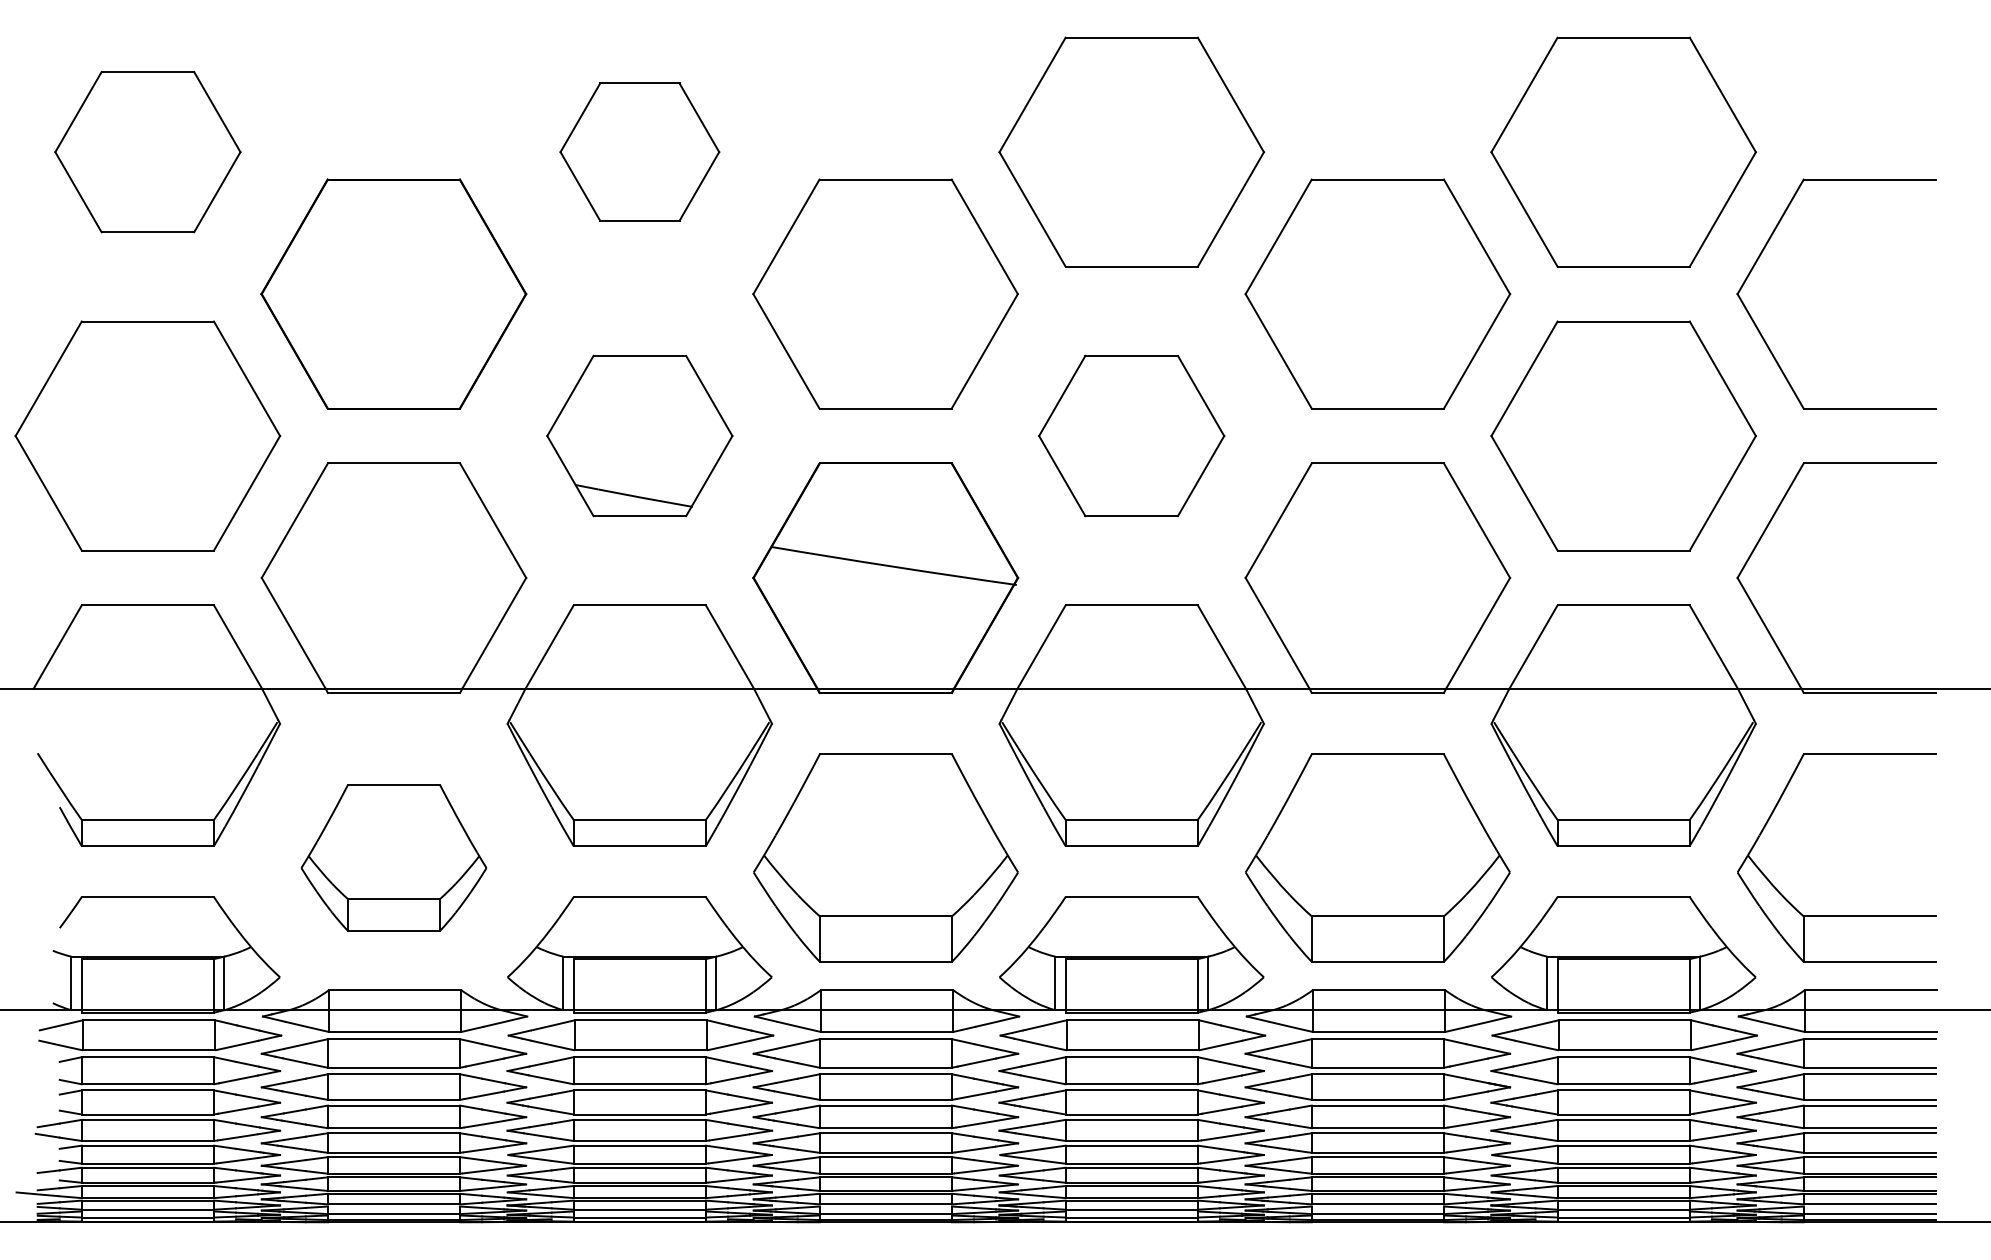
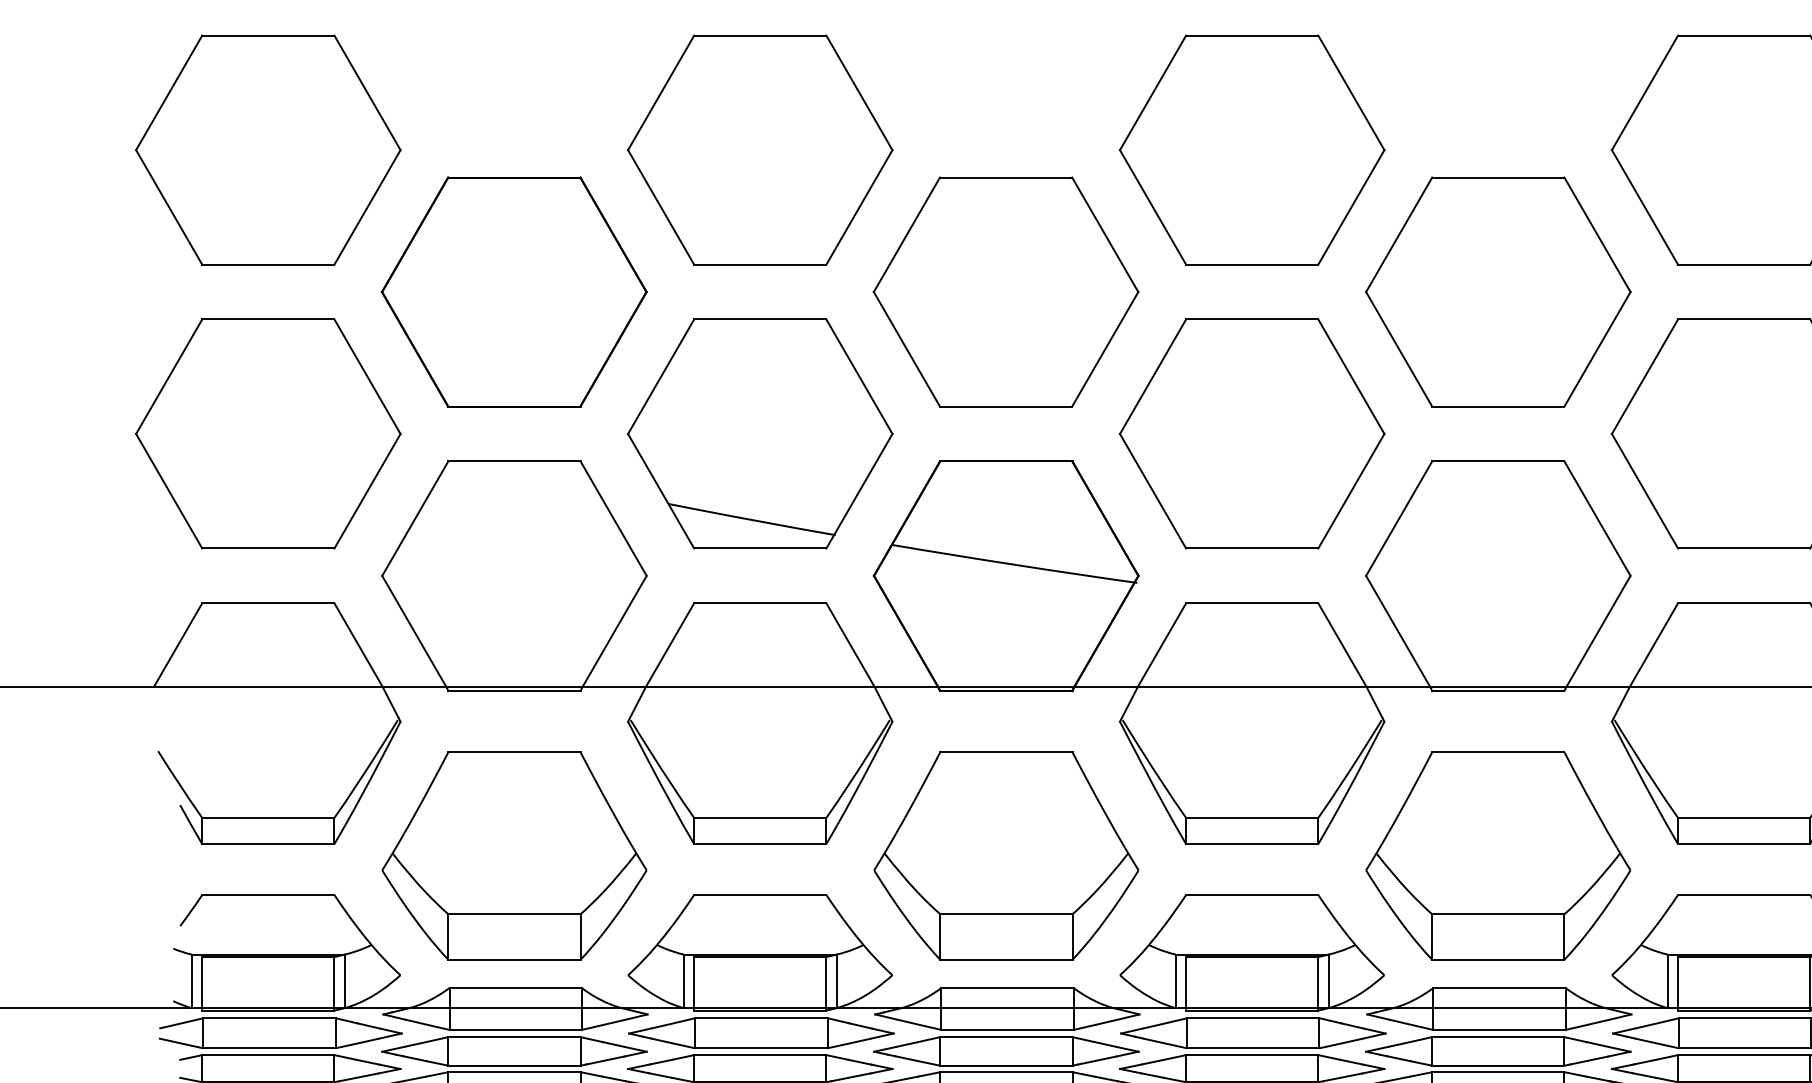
part: (147, 151) -> (267, 149), size x1.43
part: (639, 151) -> (759, 149), size x1.67
part: (639, 435) -> (759, 433), size x1.43
part: (1131, 435) -> (1251, 433), size x1.43
part: (393, 857) -> (513, 855), size x1.43

